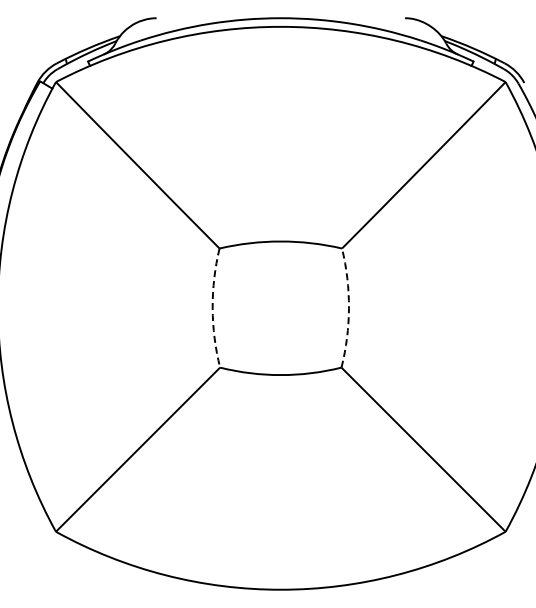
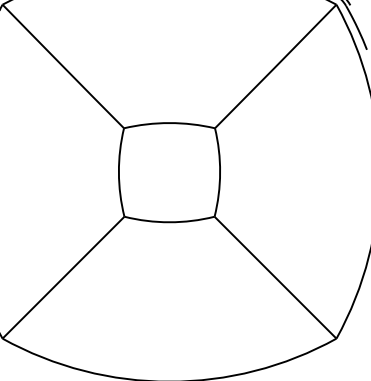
arc: (212, 308) -> (118, 172), dashed -> solid
arc: (348, 308) -> (219, 172), dashed -> solid

